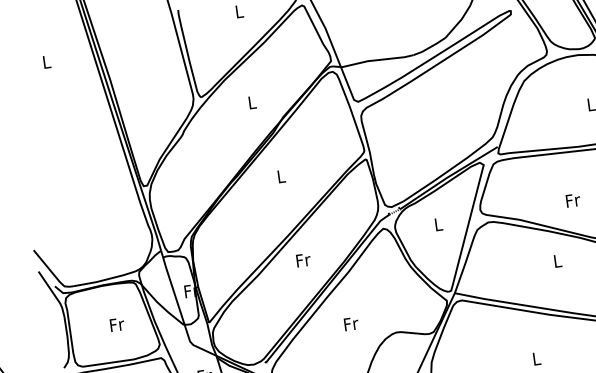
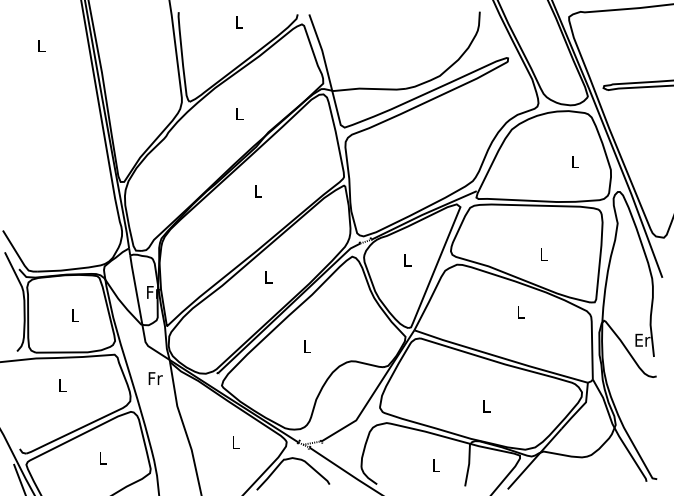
text: (573, 200) -> (544, 254), Fr -> L
text: (303, 259) -> (269, 276), Fr -> L
text: (351, 323) -> (307, 346), Fr -> L
text: (117, 324) -> (75, 315), Fr -> L

